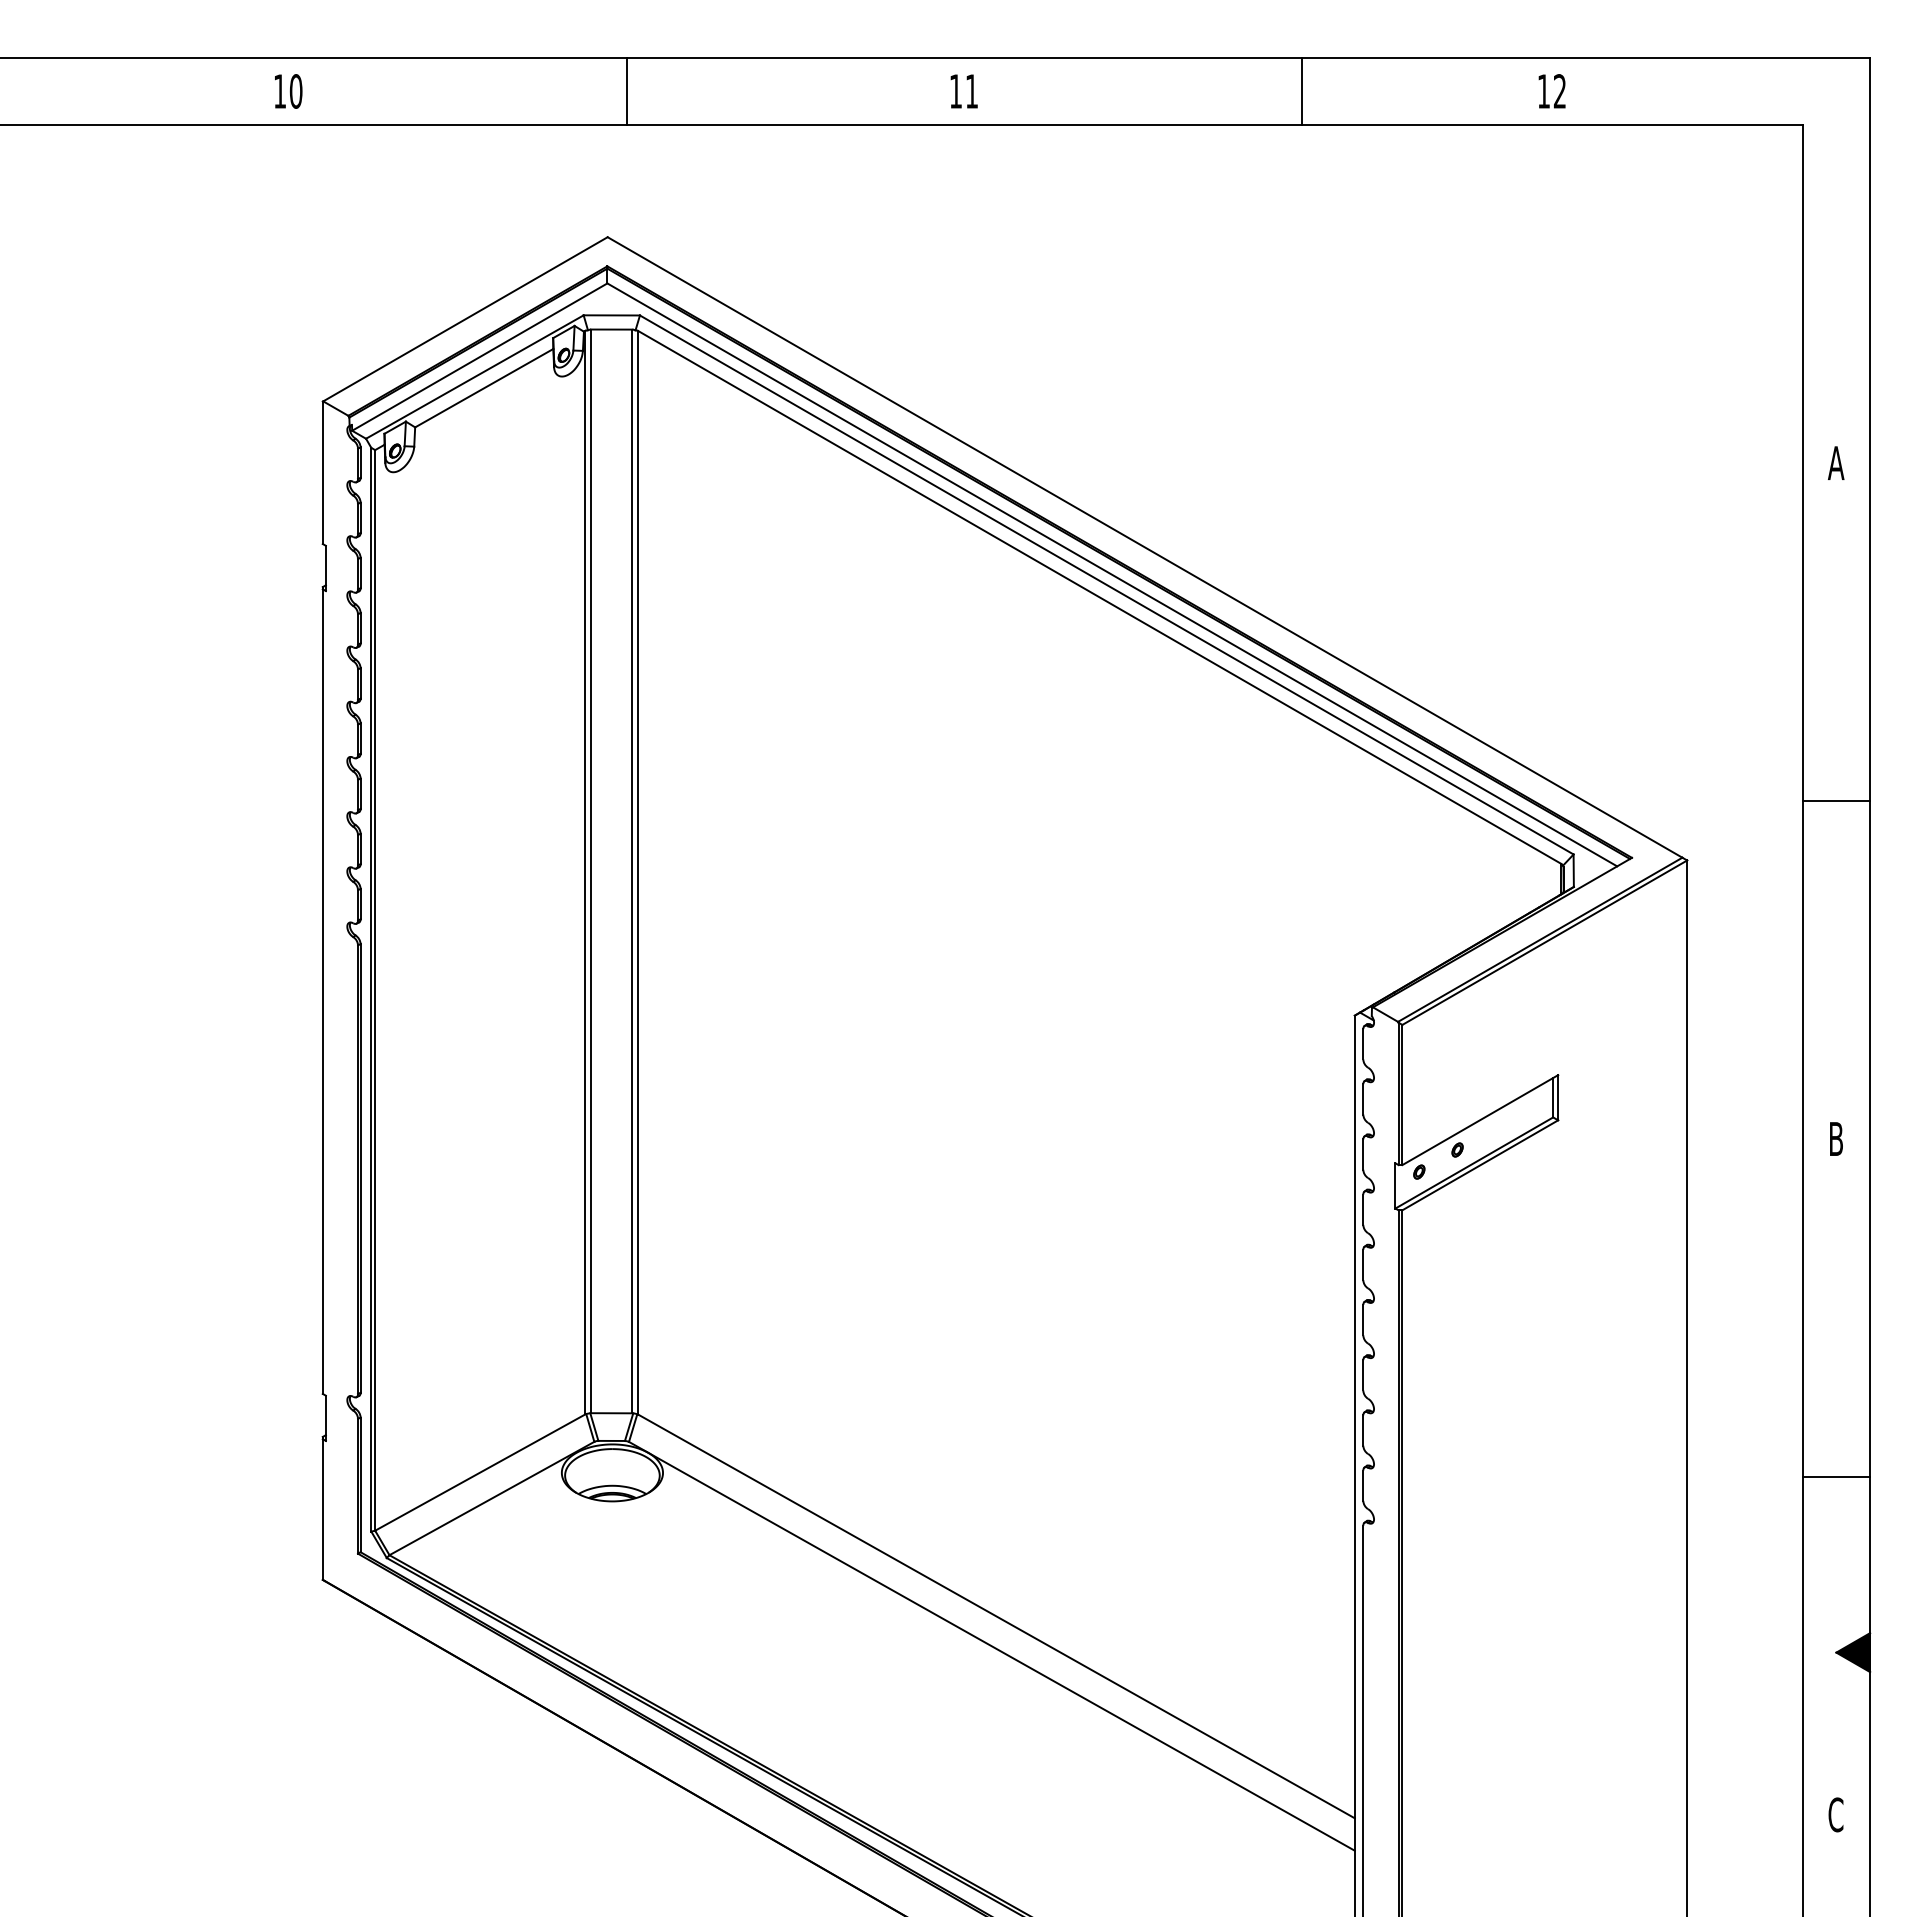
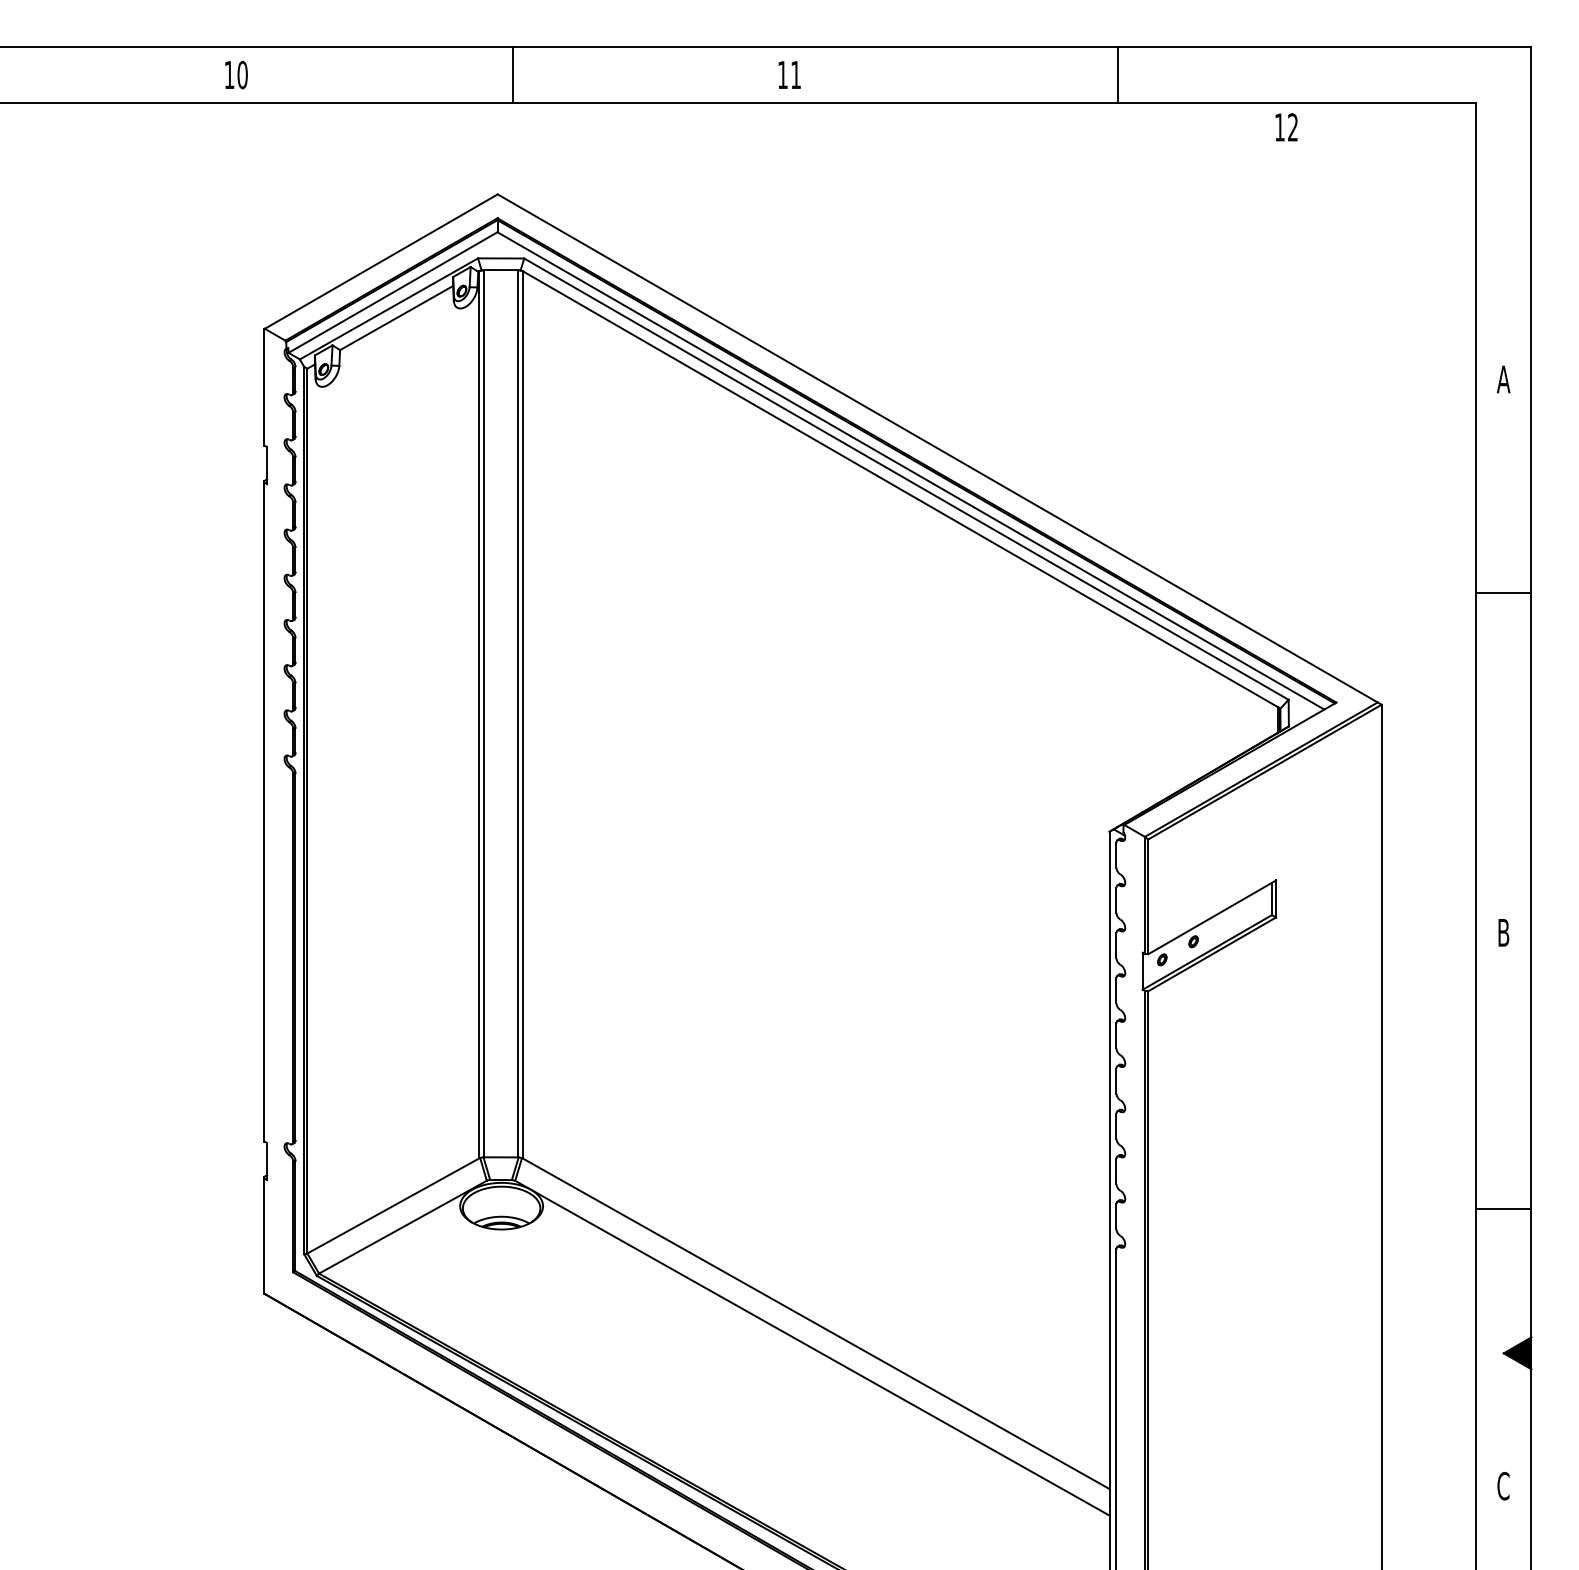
line: (1302, 91) -> (1118, 75), moved
text: (1551, 91) -> (1286, 127), moved
line: (1836, 801) -> (1503, 593), moved

